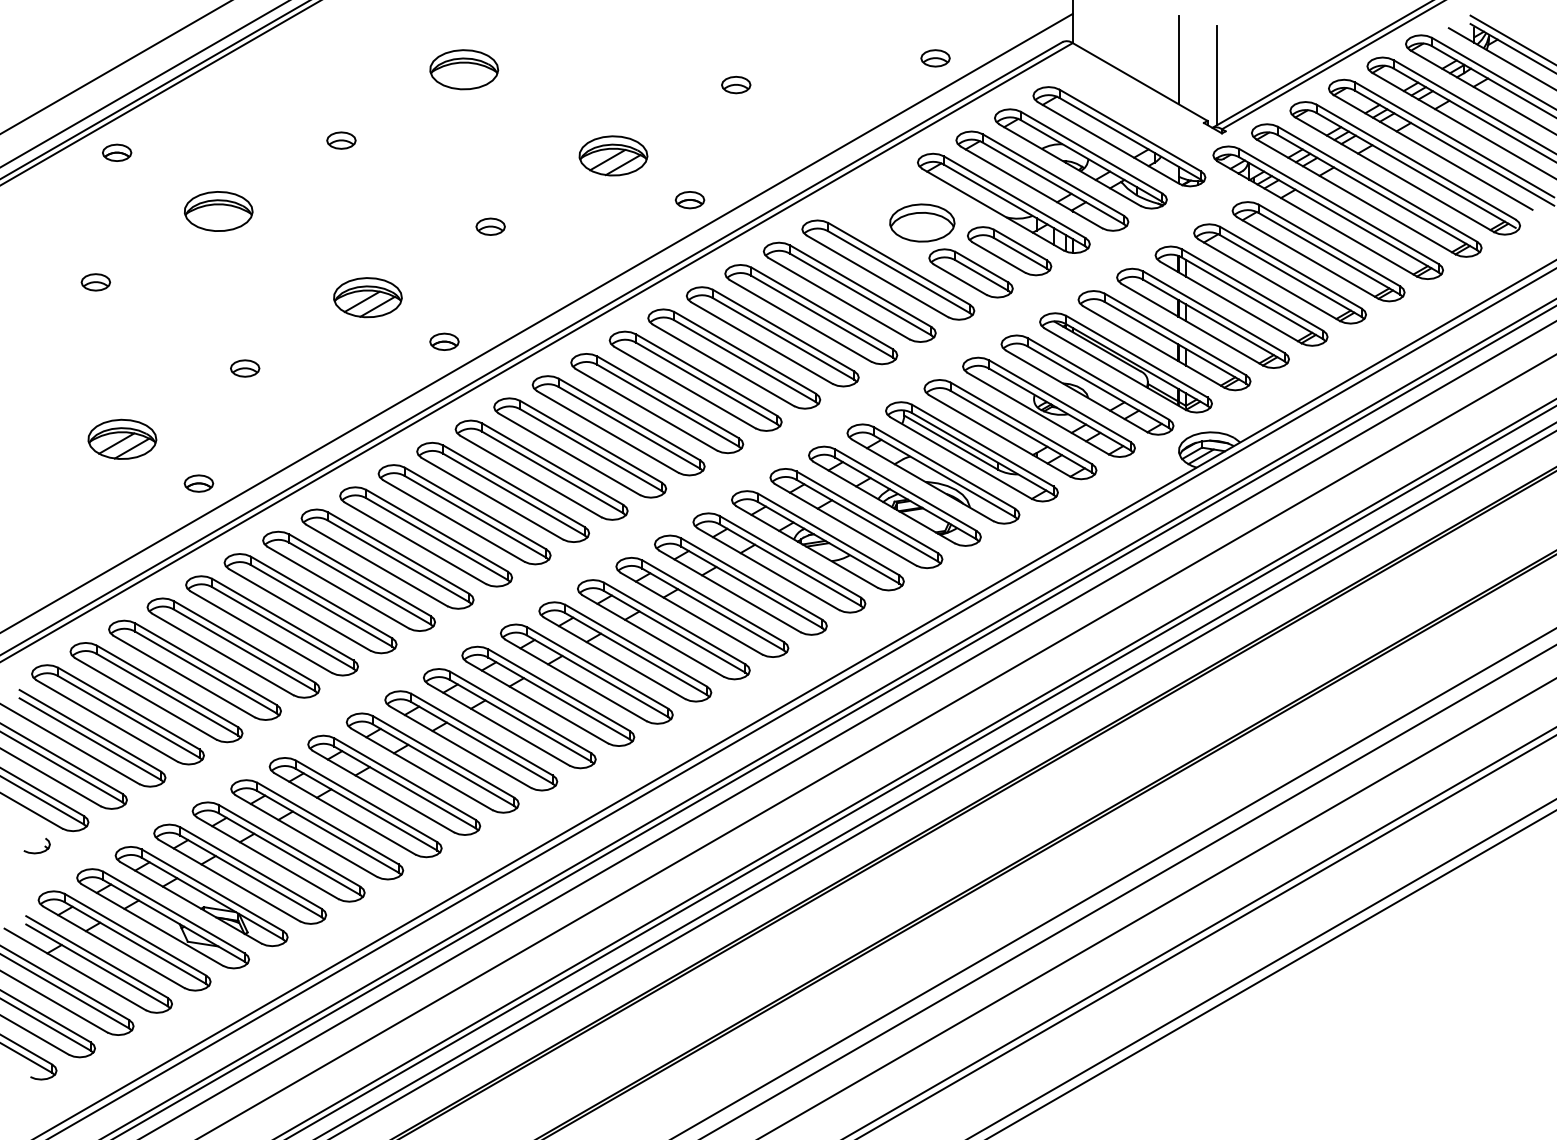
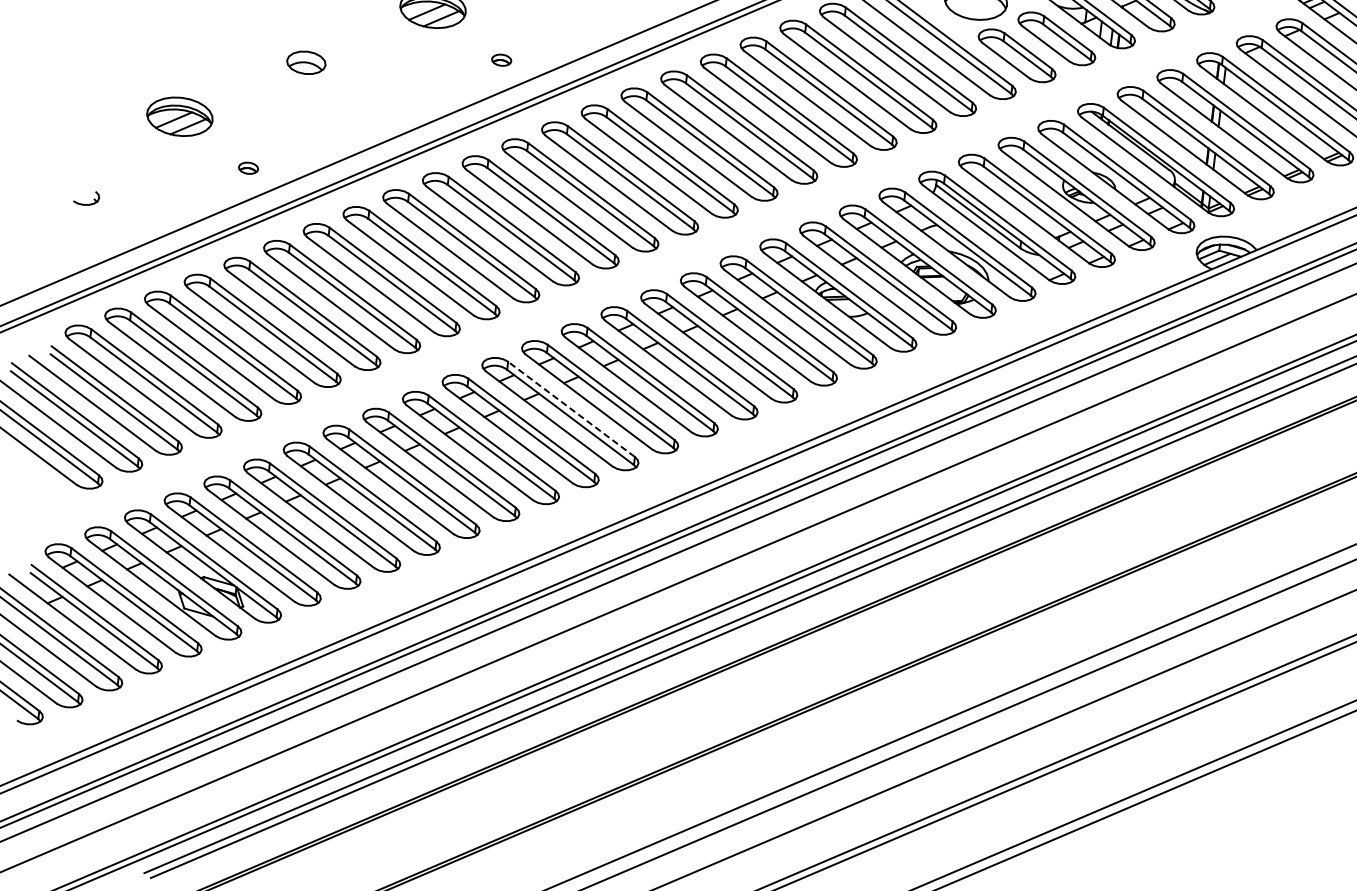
part: (444, 341) -> (501, 60), size x0.7
part: (245, 368) -> (306, 62), size x1.4
part: (198, 483) -> (248, 168), size x0.7
line: (559, 690) -> (571, 409), solid -> dashed
part: (36, 852) -> (85, 204), moved

